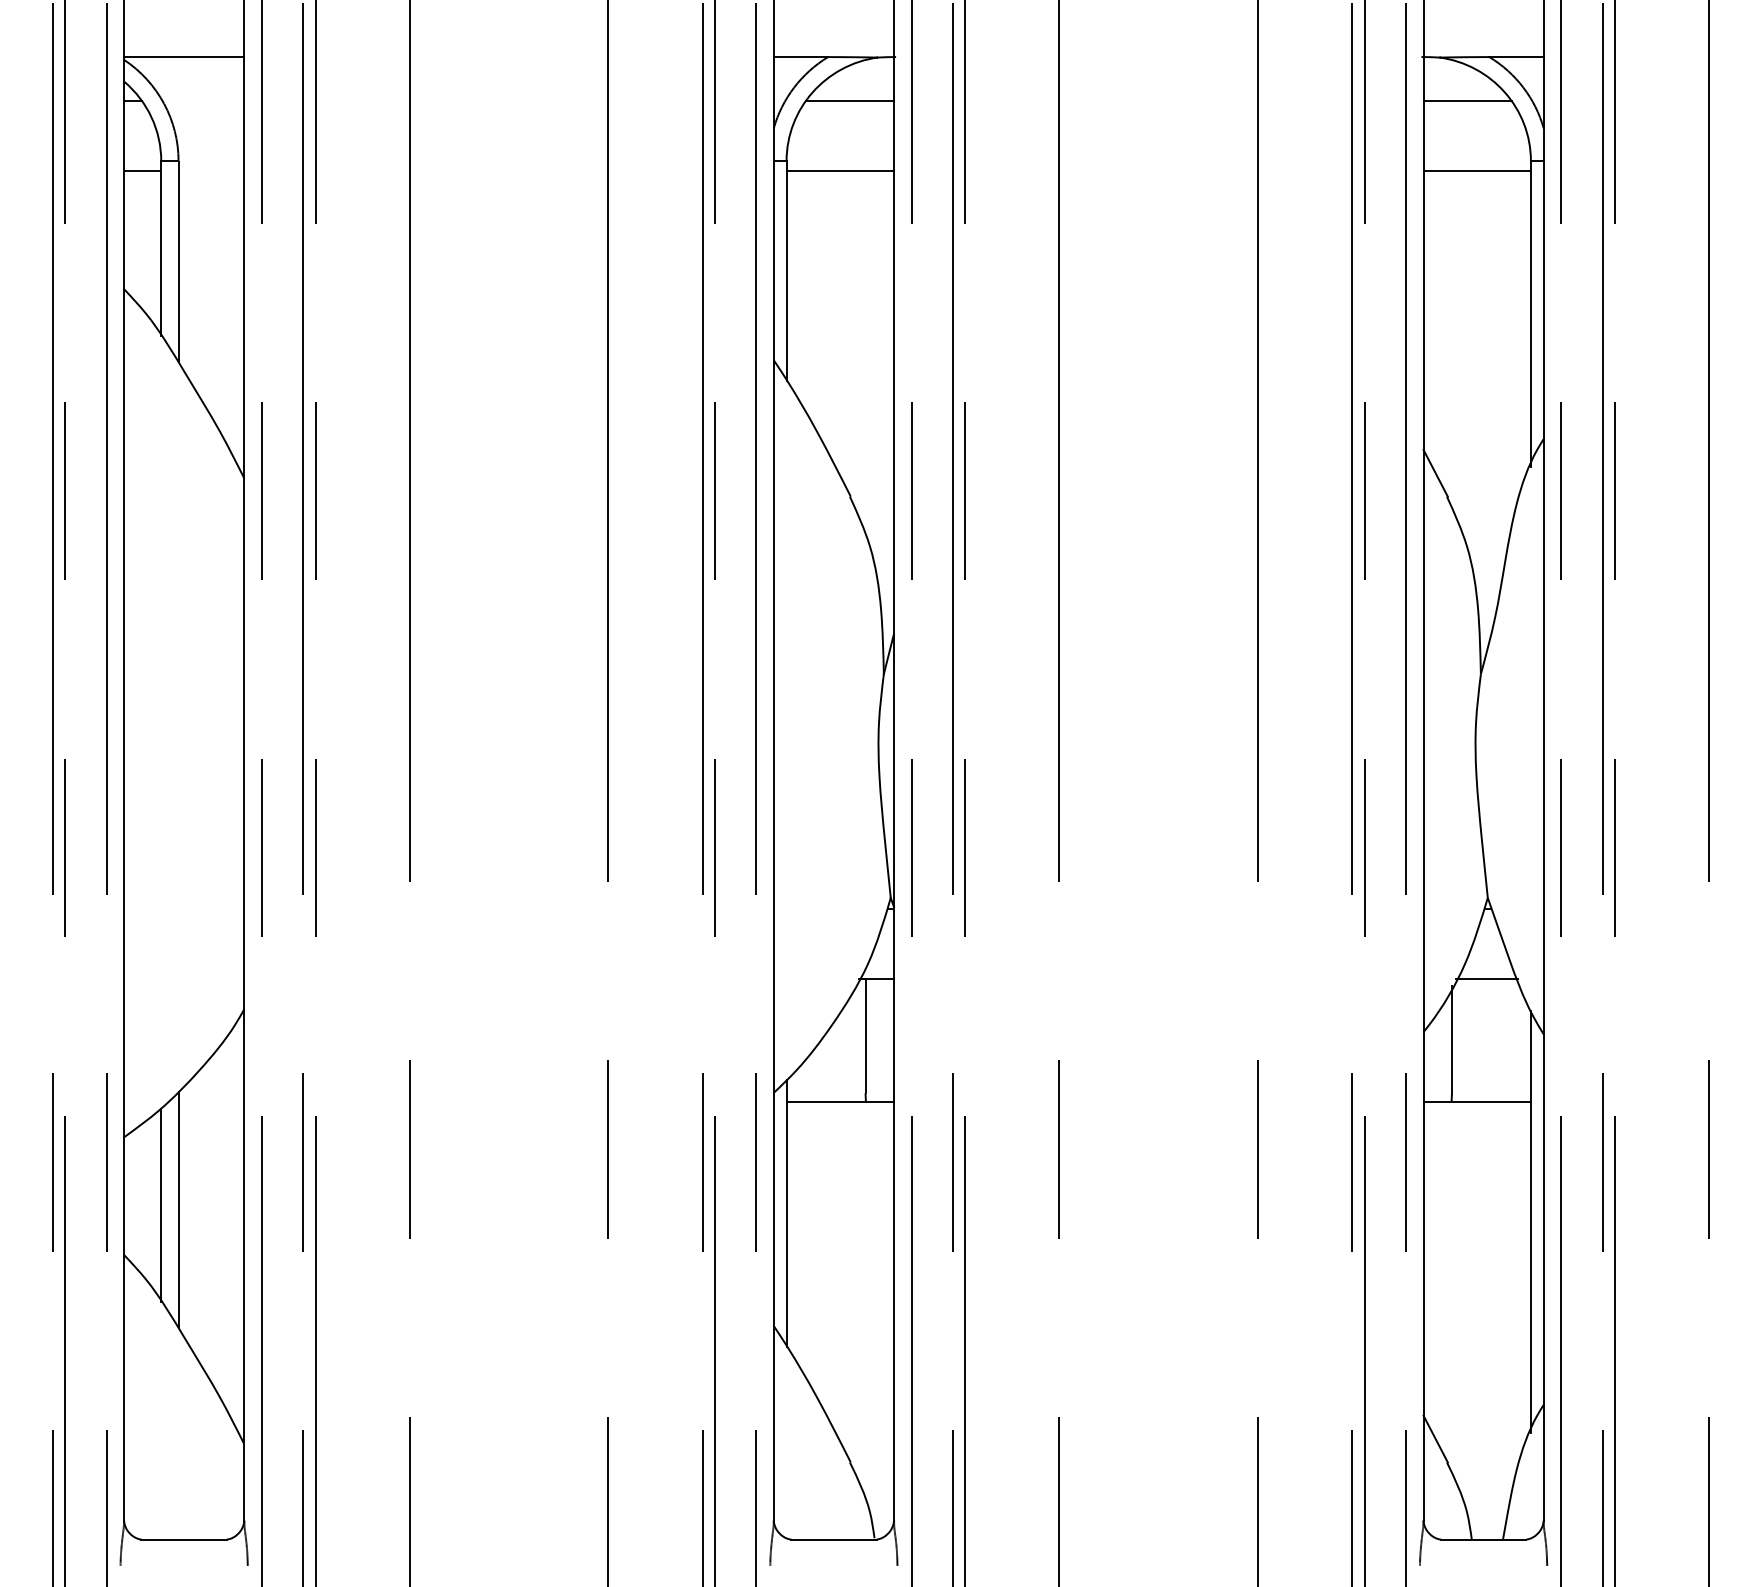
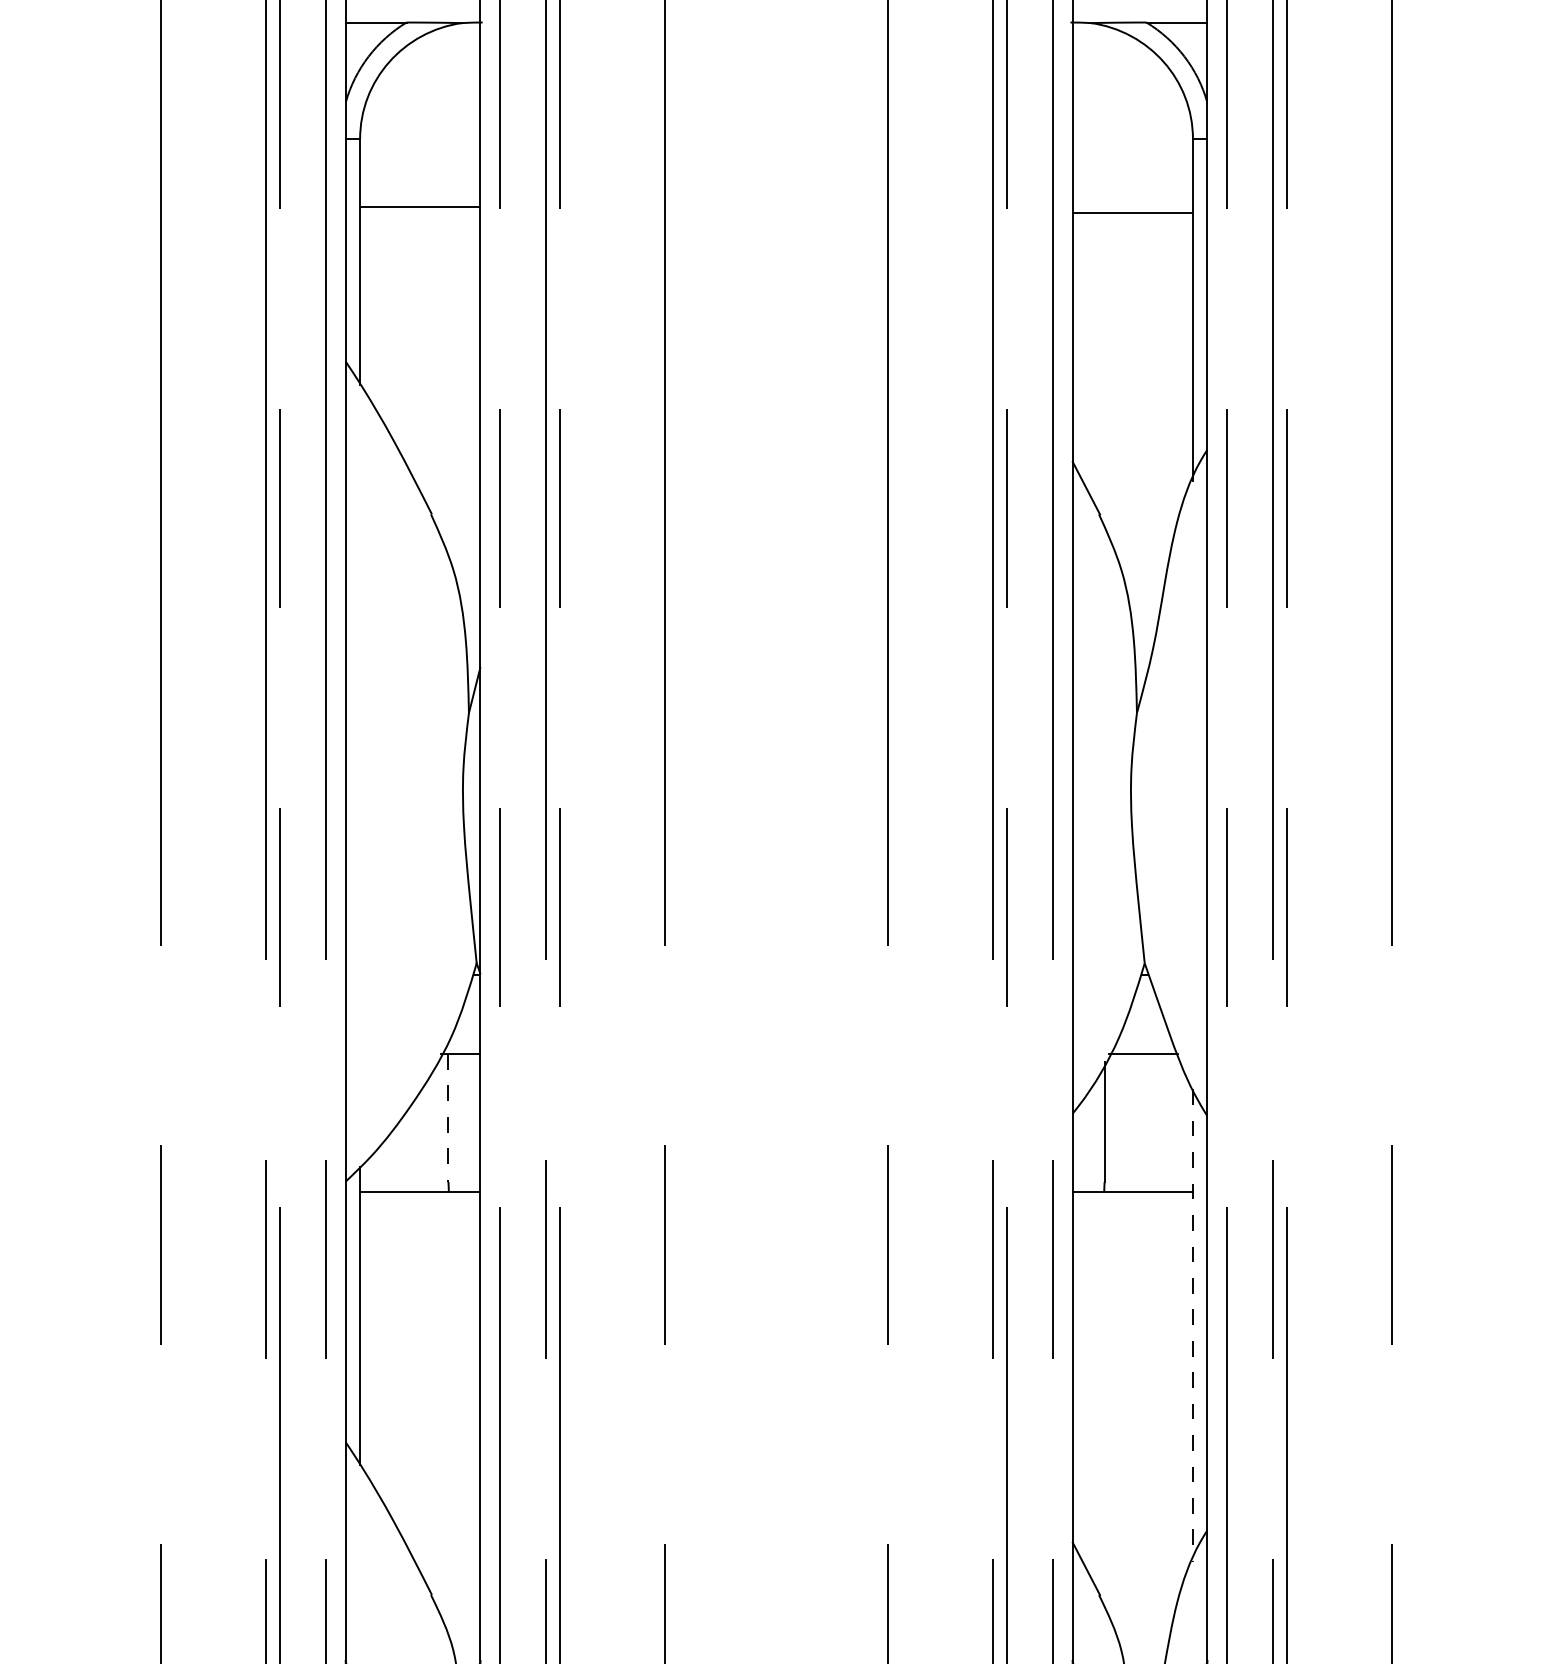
line: (849, 100) -> (430, 71), removed
line: (1467, 100) -> (1121, 71), removed
line: (839, 171) -> (419, 207), moved
line: (1476, 171) -> (1132, 213), moved
line: (865, 1036) -> (448, 1118), solid -> dashed
line: (1530, 1222) -> (1192, 1326), solid -> dashed

